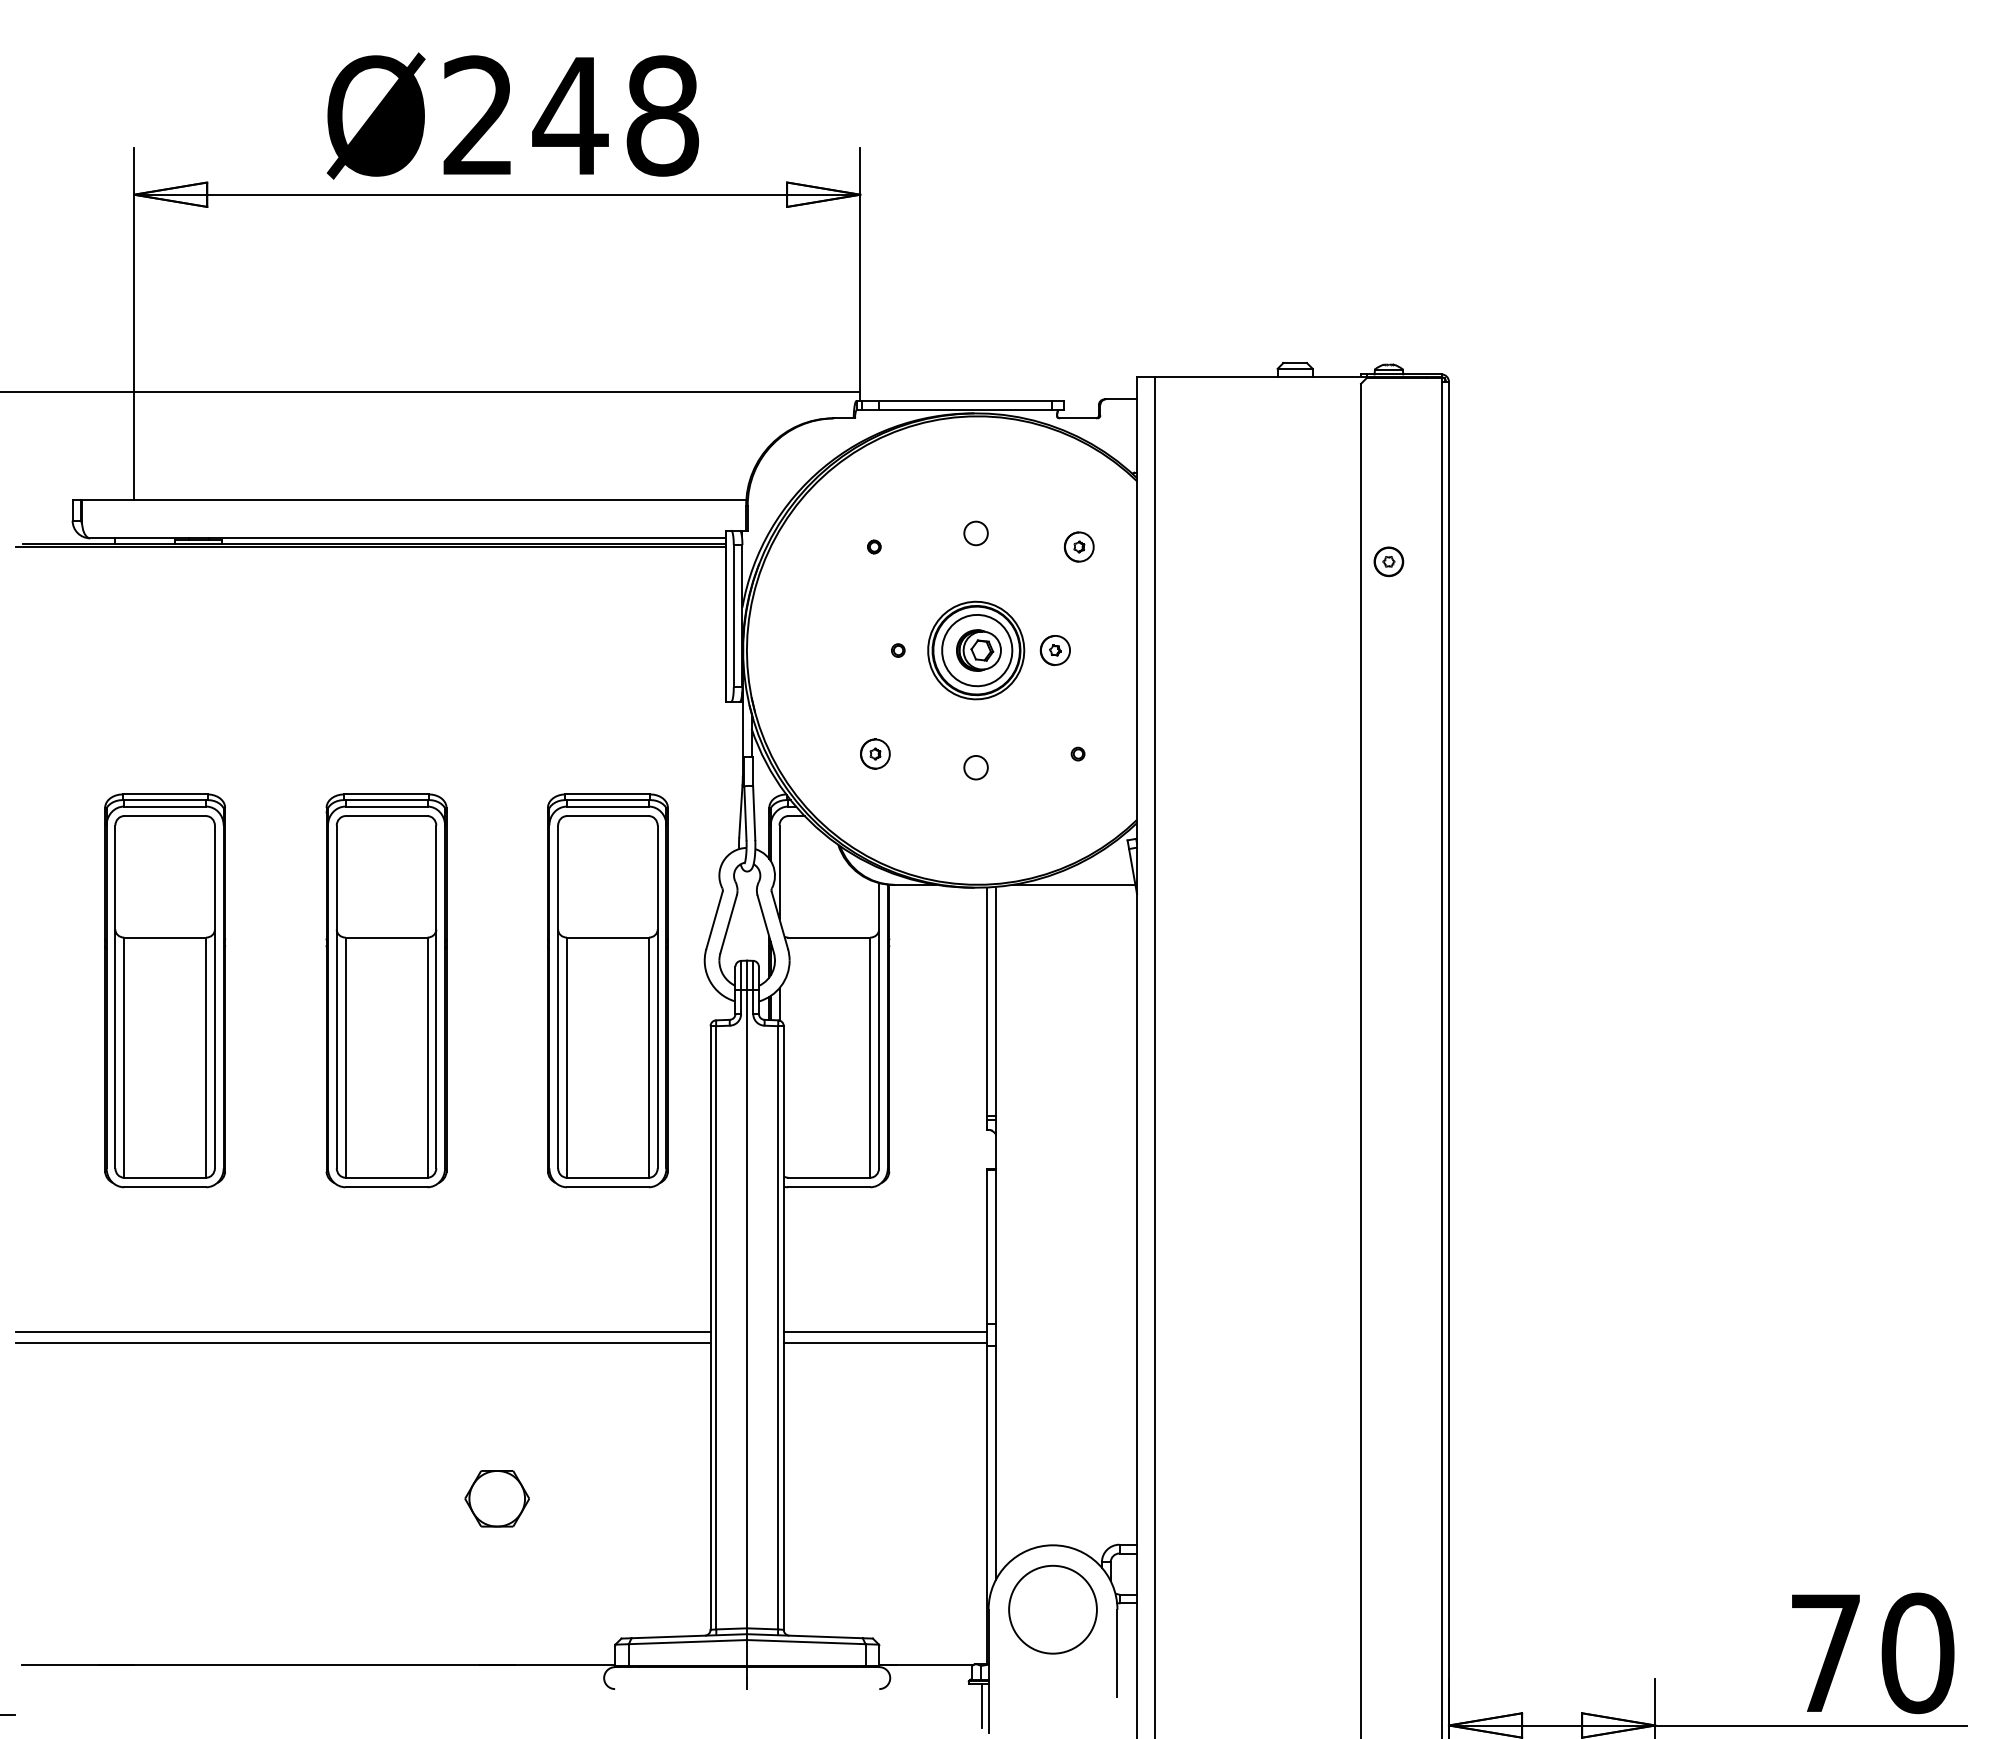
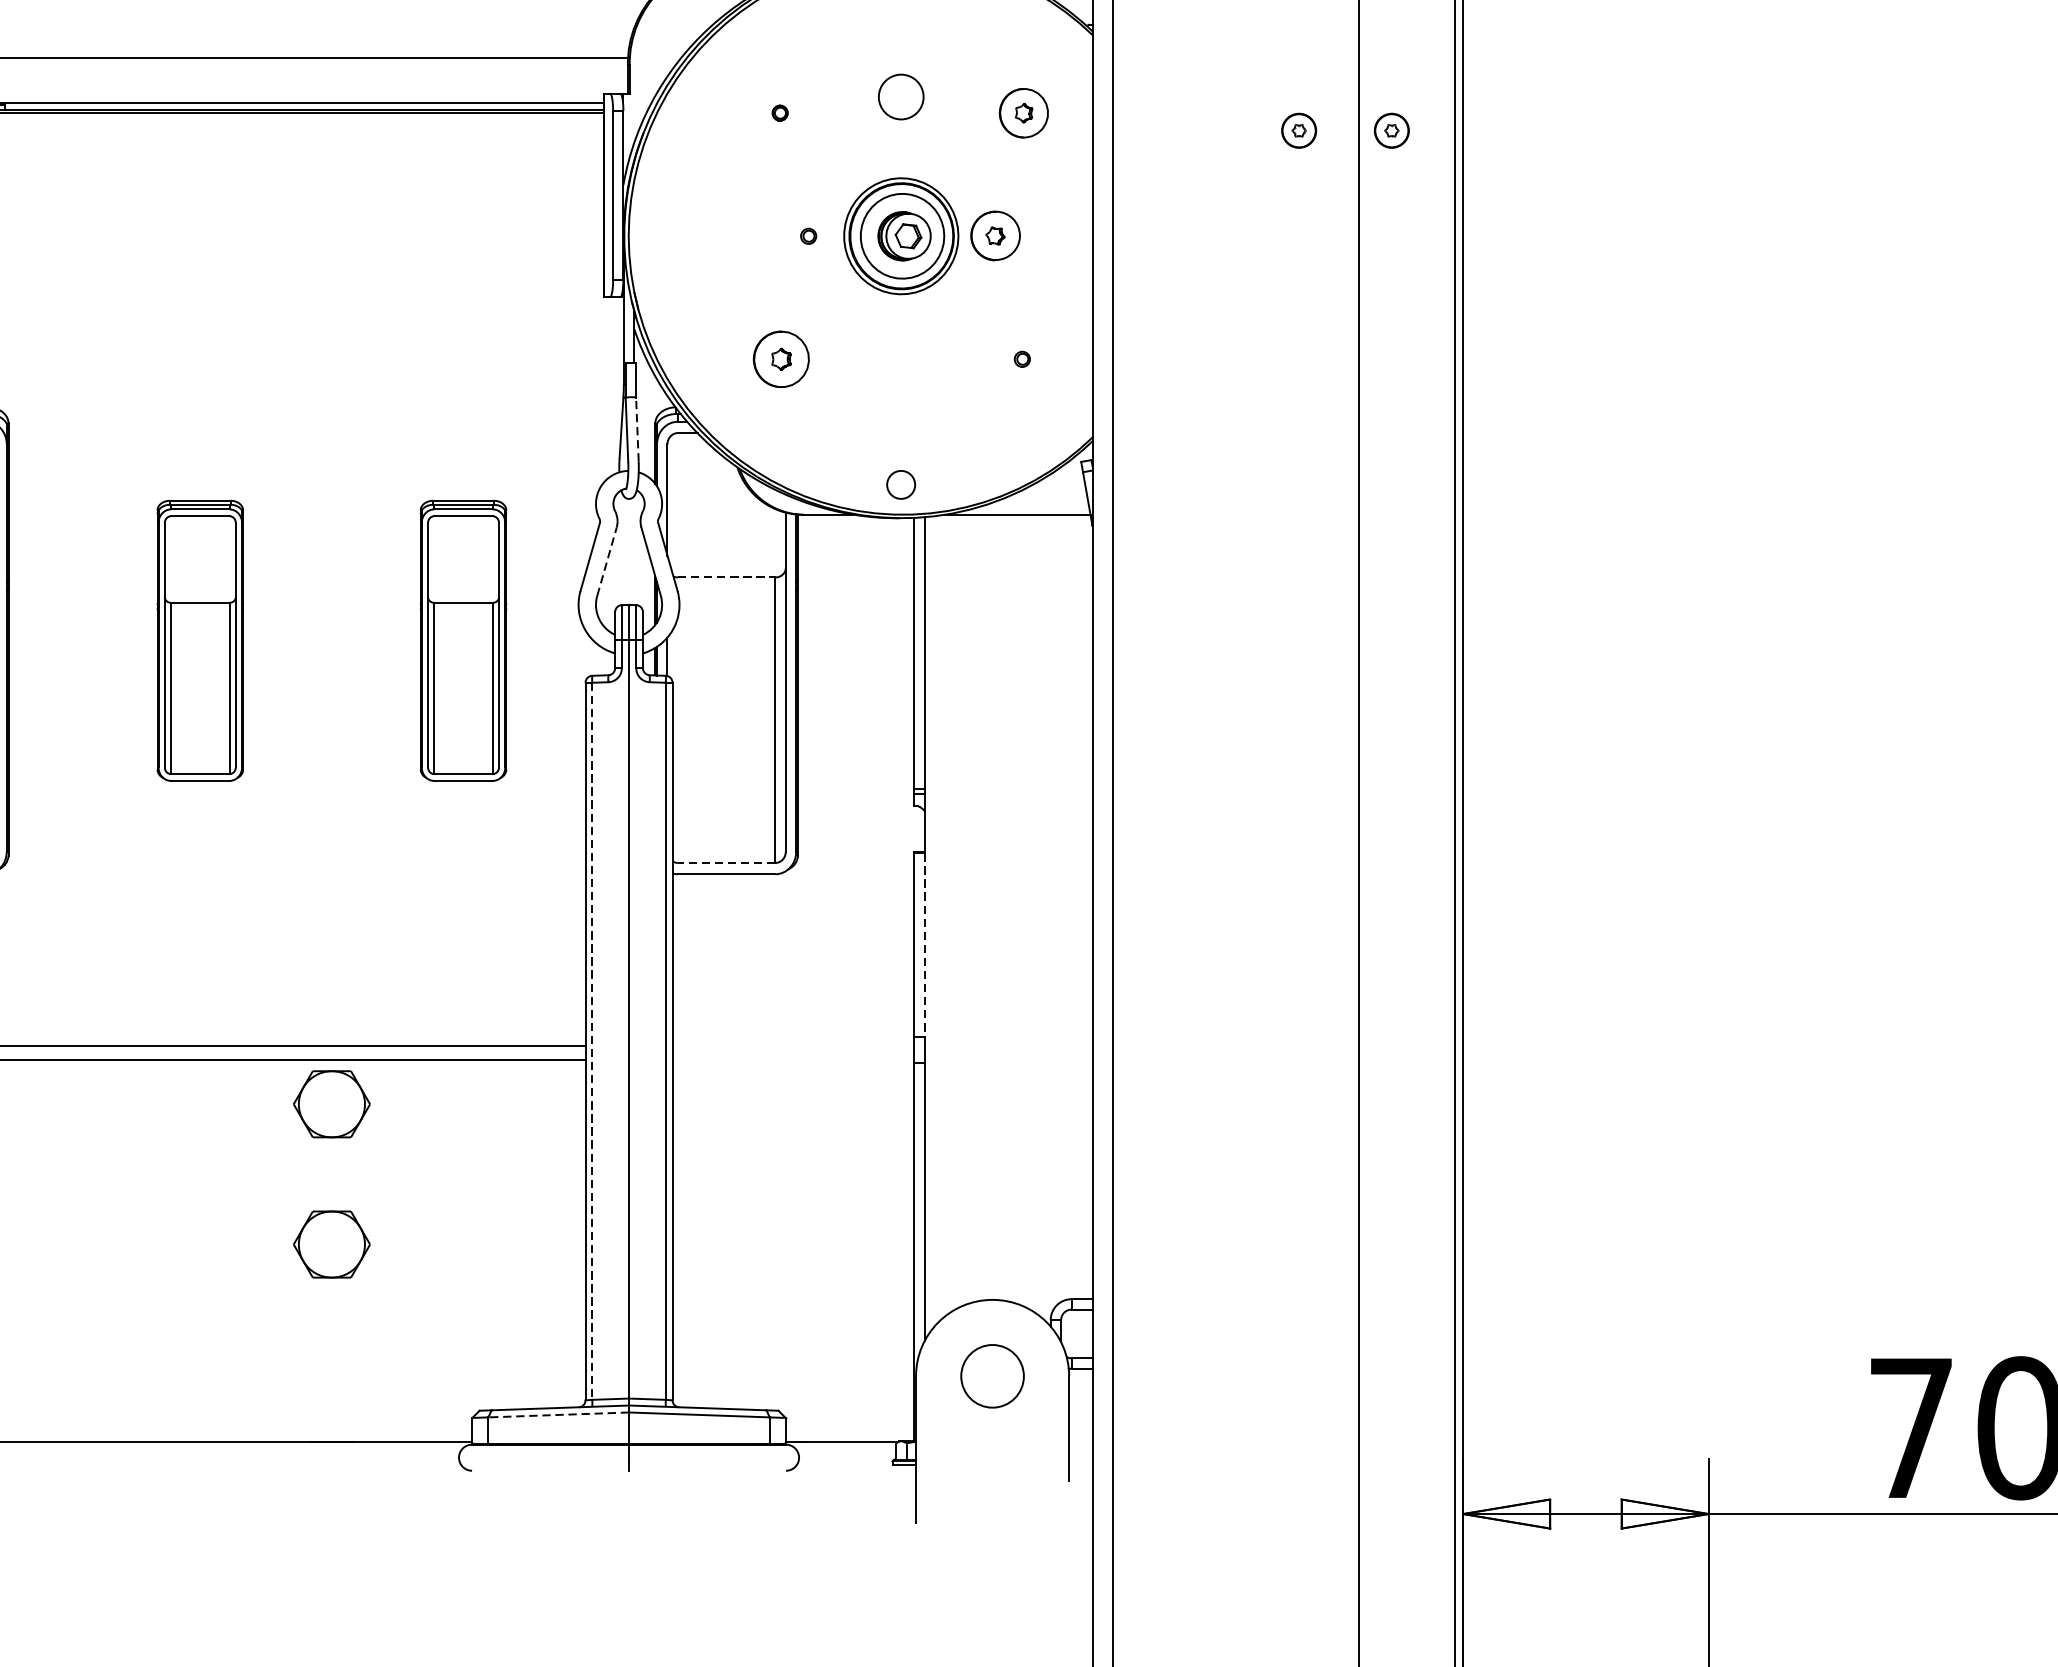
circle: (975, 533) -> (900, 97), size x1.6
part: (1078, 546) -> (1022, 112), size x1.4
part: (1310, 561) -> (1298, 130), added
part: (1054, 650) -> (994, 236), size x1.4
part: (875, 753) -> (781, 358), size x1.6
circle: (975, 767) -> (900, 484), moved
line: (754, 813) -> (637, 429), solid -> dashed
line: (728, 924) -> (606, 561), solid -> dashed
line: (829, 937) -> (726, 577), solid -> dashed
part: (386, 990) -> (200, 640), size x0.6
part: (607, 990) -> (463, 640), size x0.6
line: (829, 1177) -> (726, 862), solid -> dashed
line: (995, 1247) -> (924, 945), solid -> dashed
line: (716, 1327) -> (592, 1040), solid -> dashed
line: (884, 1332) -> (792, 1046), removed
line: (884, 1343) -> (792, 1059), removed
part: (496, 1380) -> (331, 1103), added
circle: (1052, 1609) -> (991, 1376), size x0.6
line: (687, 1642) -> (558, 1415), solid -> dashed
line: (982, 1706) -> (908, 1491), removed

